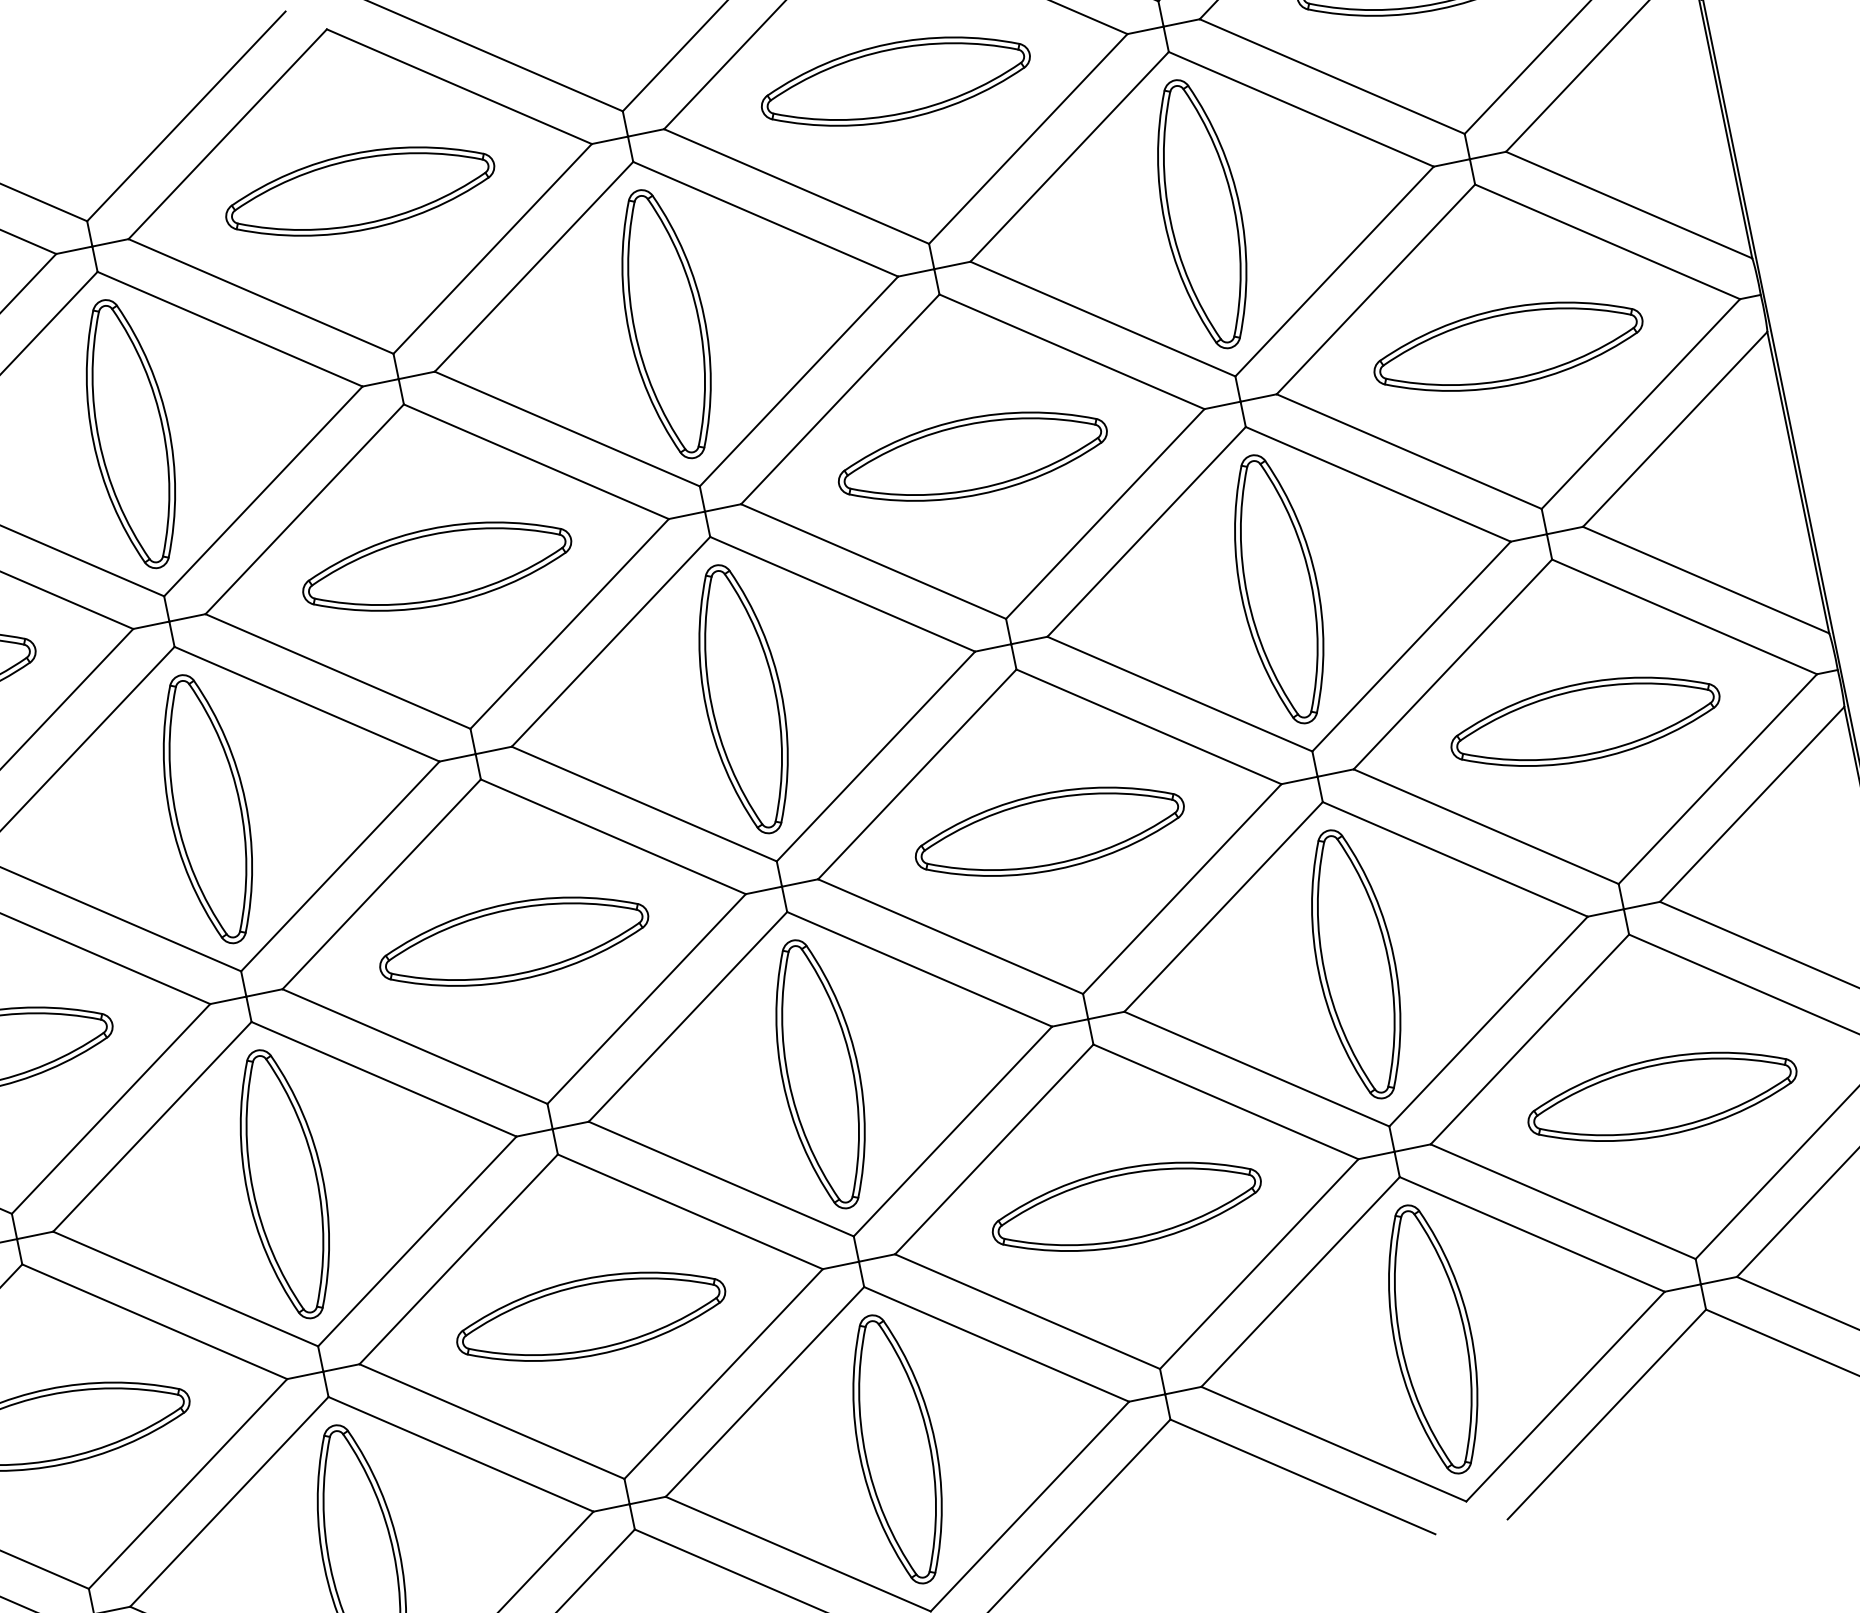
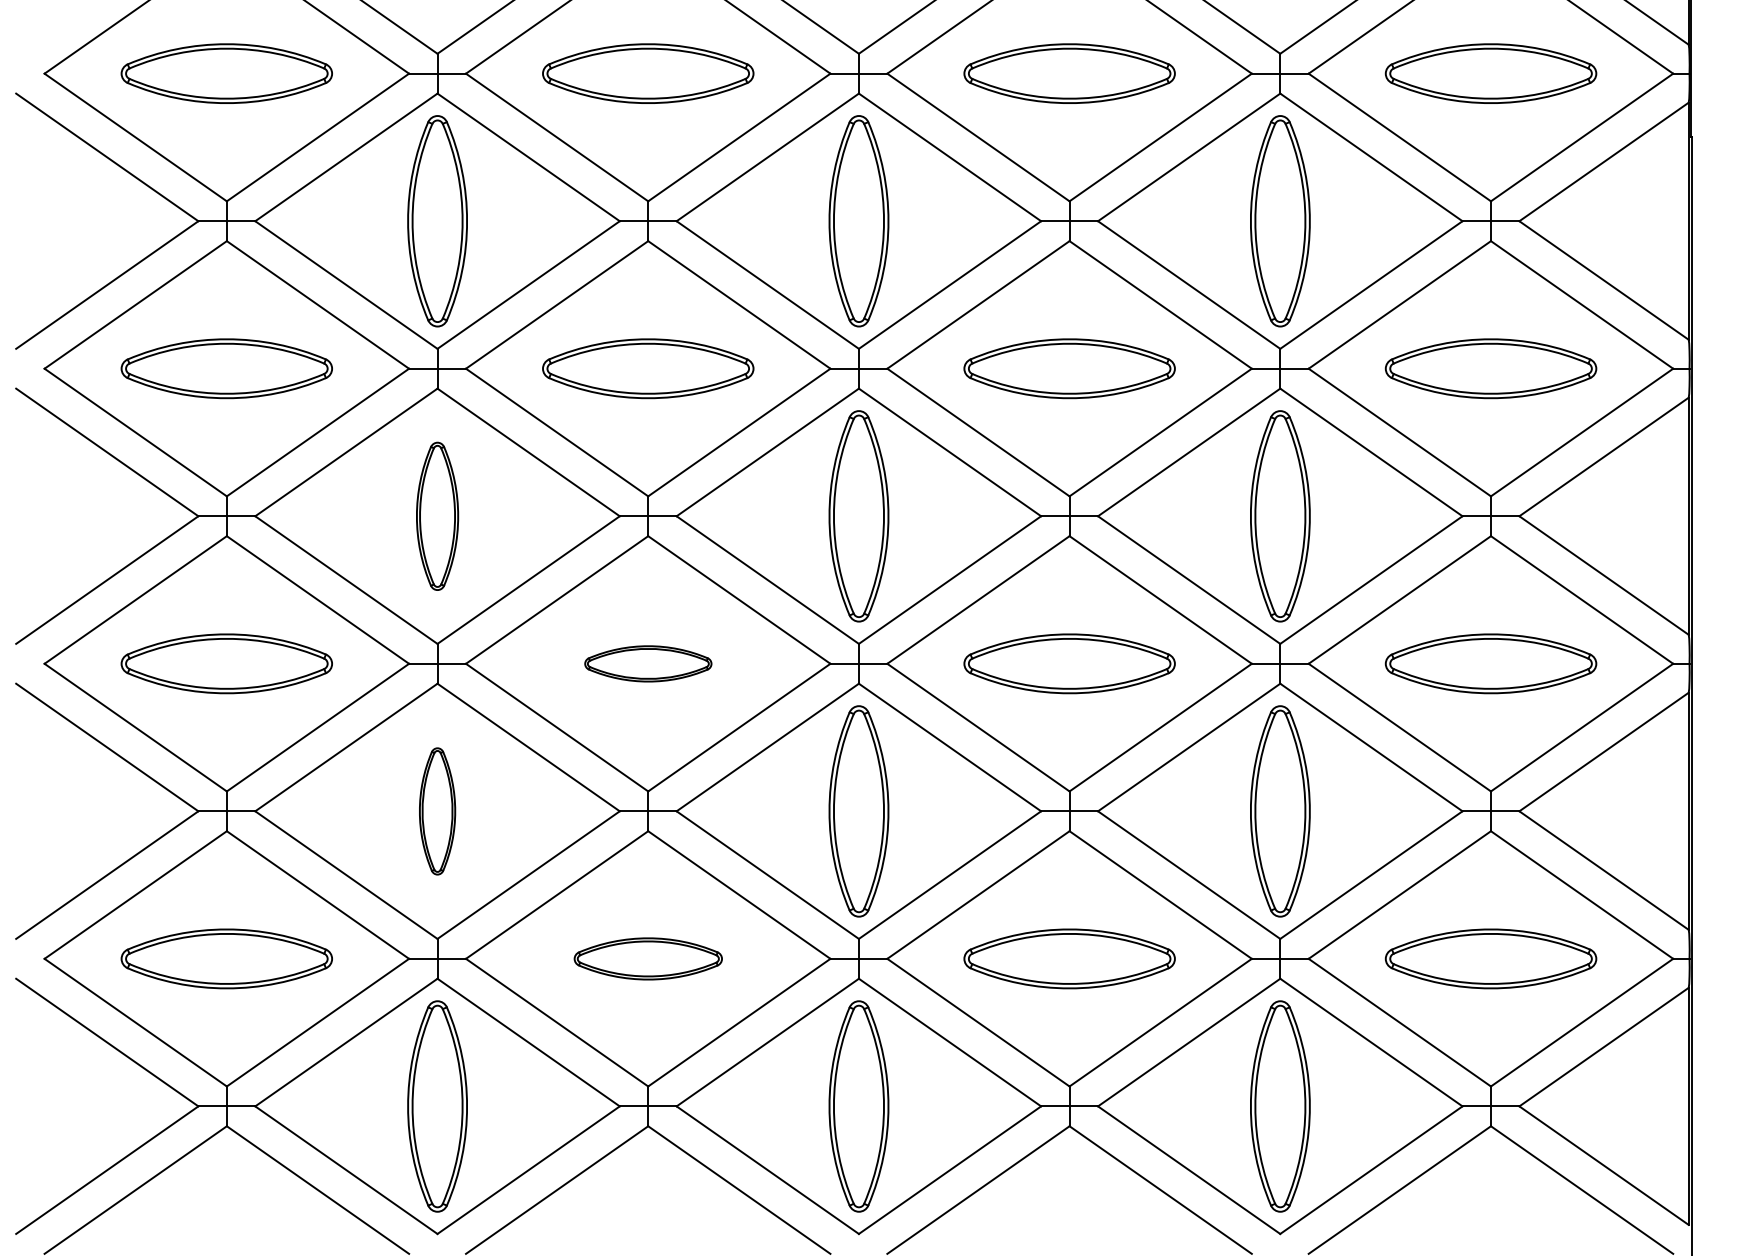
part: (207, 809) -> (437, 516), size x0.7
part: (514, 941) -> (648, 663), size x0.6
part: (284, 1184) -> (437, 811), size x0.6
part: (591, 1316) -> (648, 958), size x0.7

